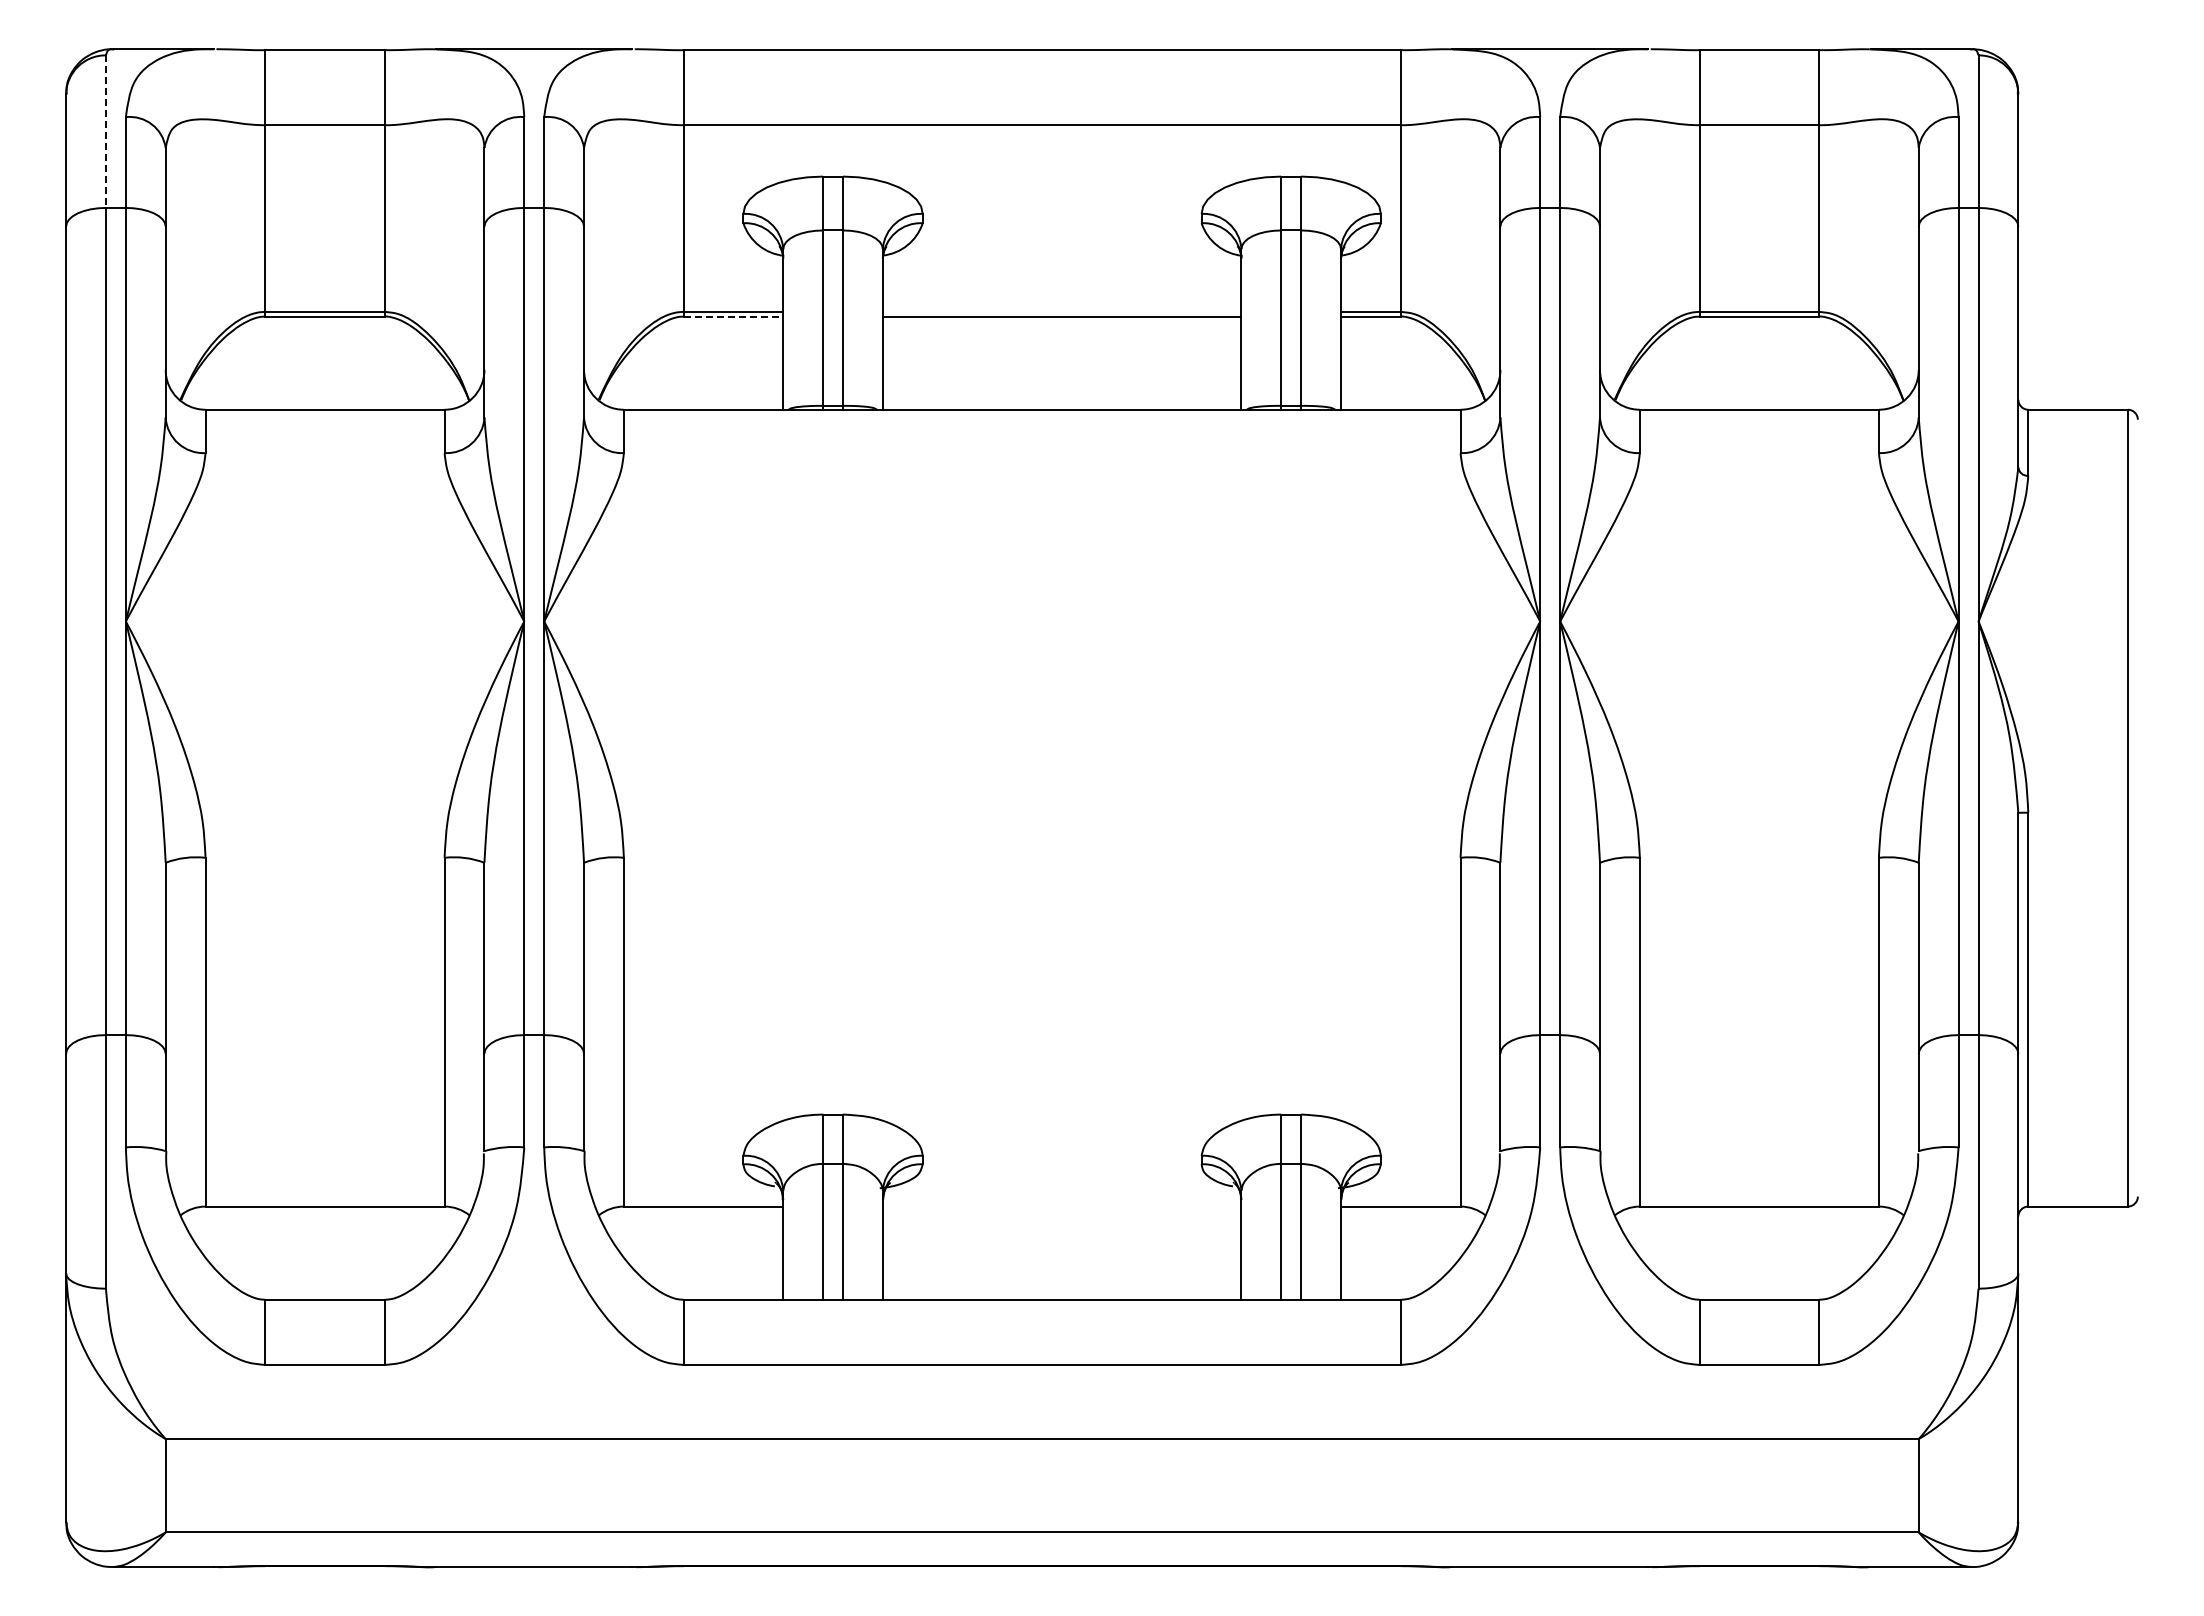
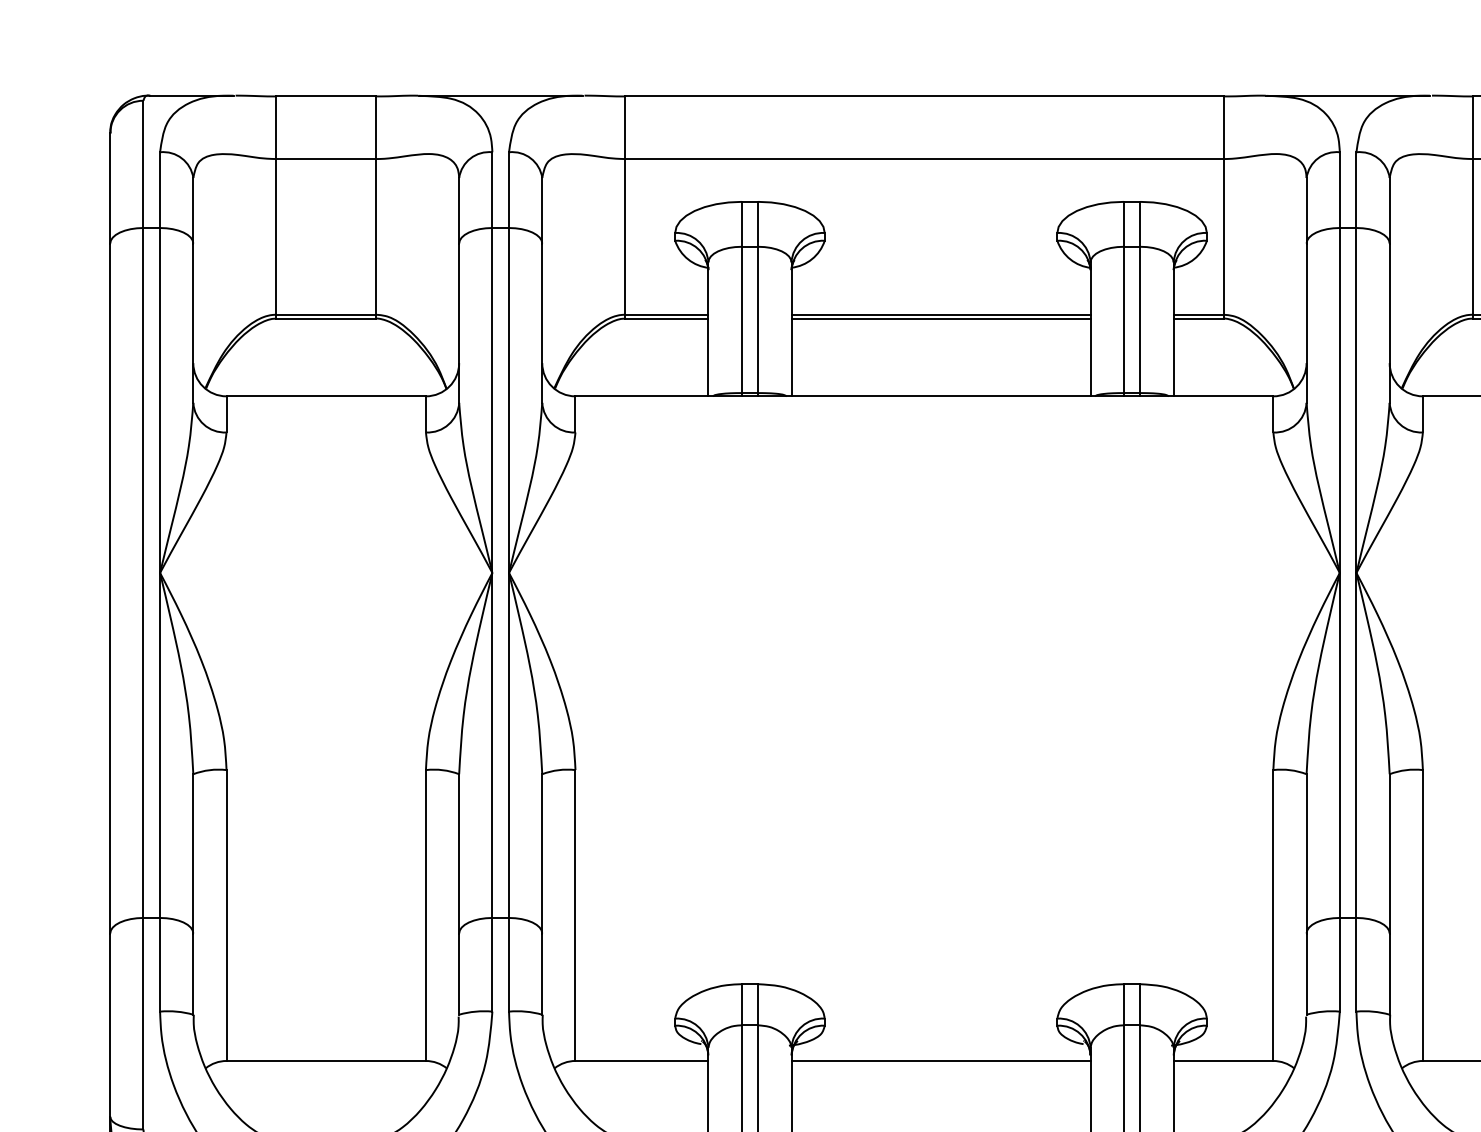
line: (105, 132) -> (143, 165), dashed -> solid
line: (1061, 311) -> (940, 314), added
line: (733, 316) -> (666, 318), dashed -> solid
line: (1061, 1206) -> (940, 1060), added

